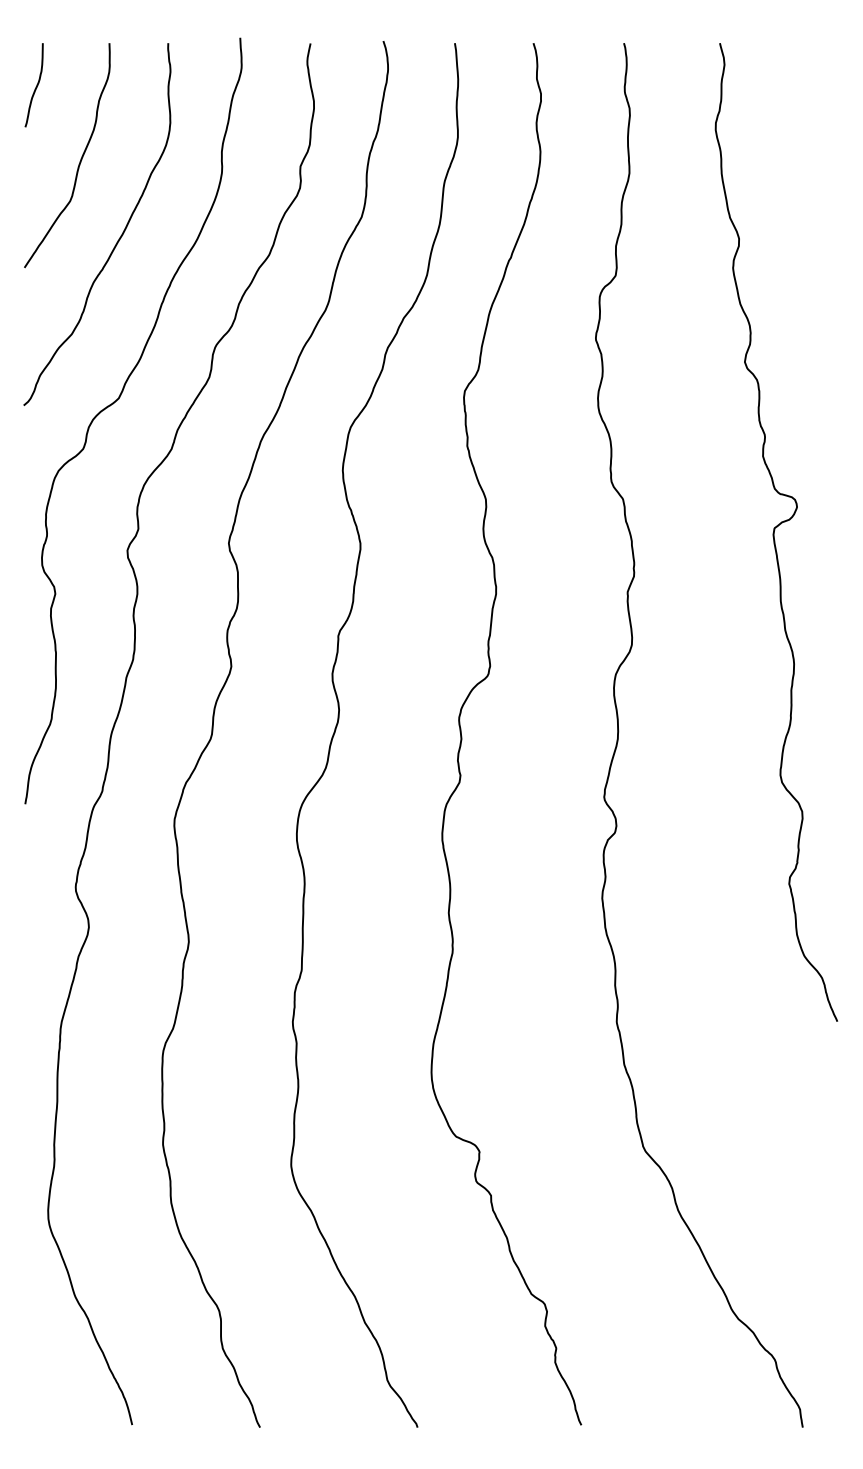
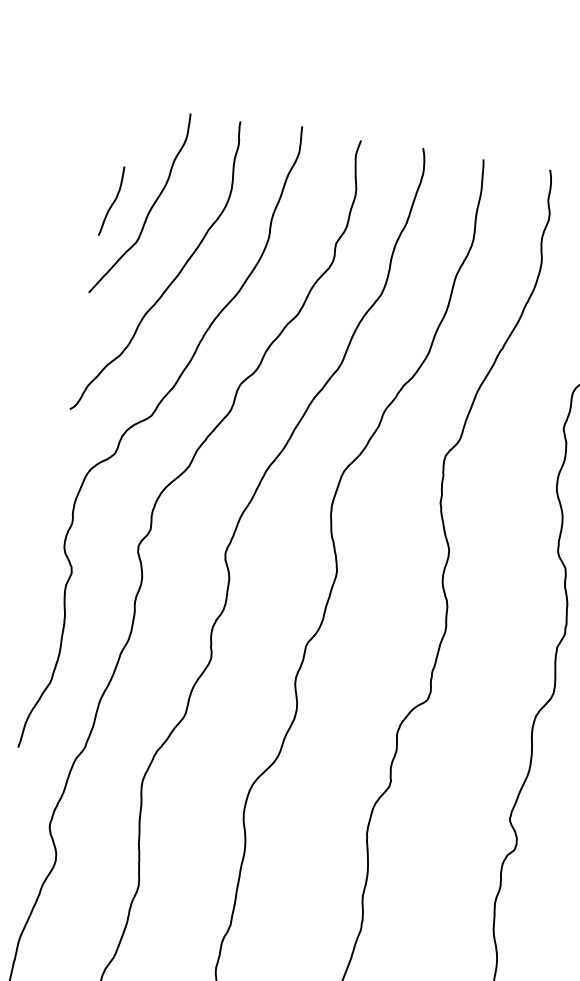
curve: (35, 86) -> (112, 202), moved

